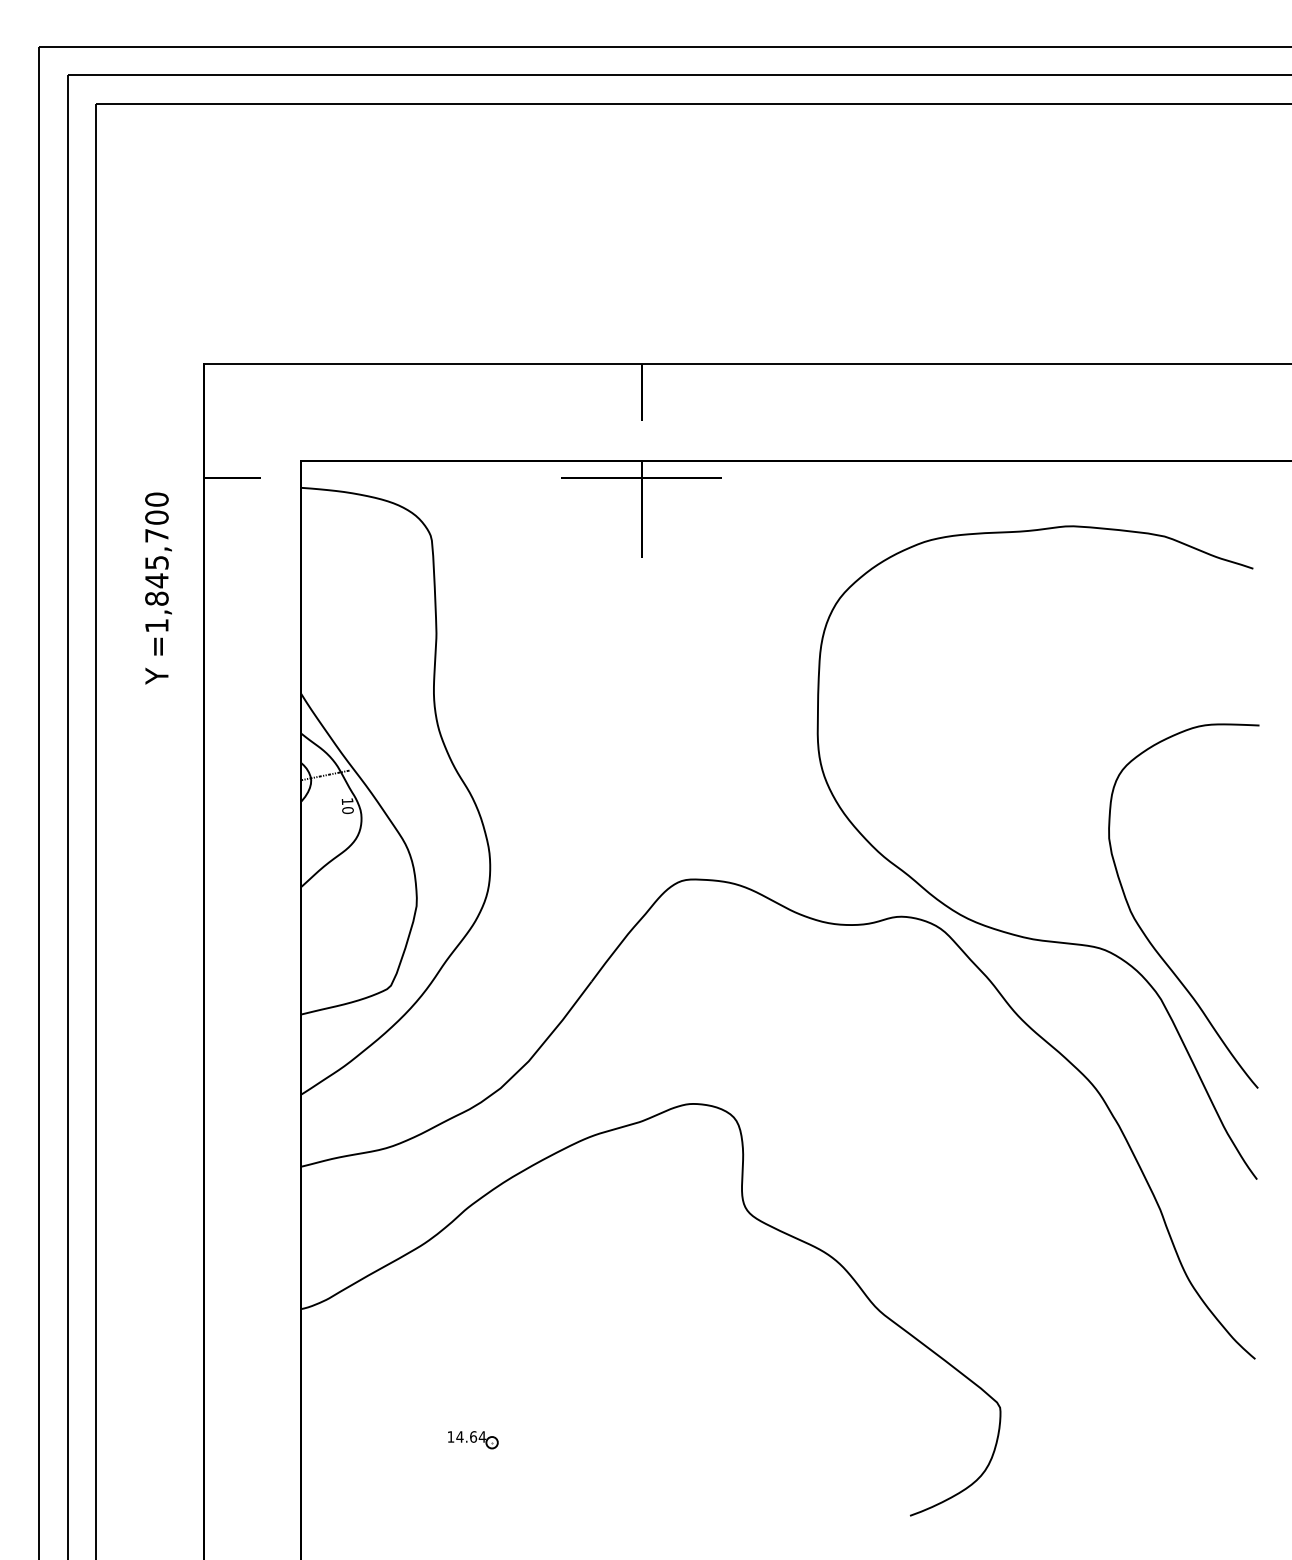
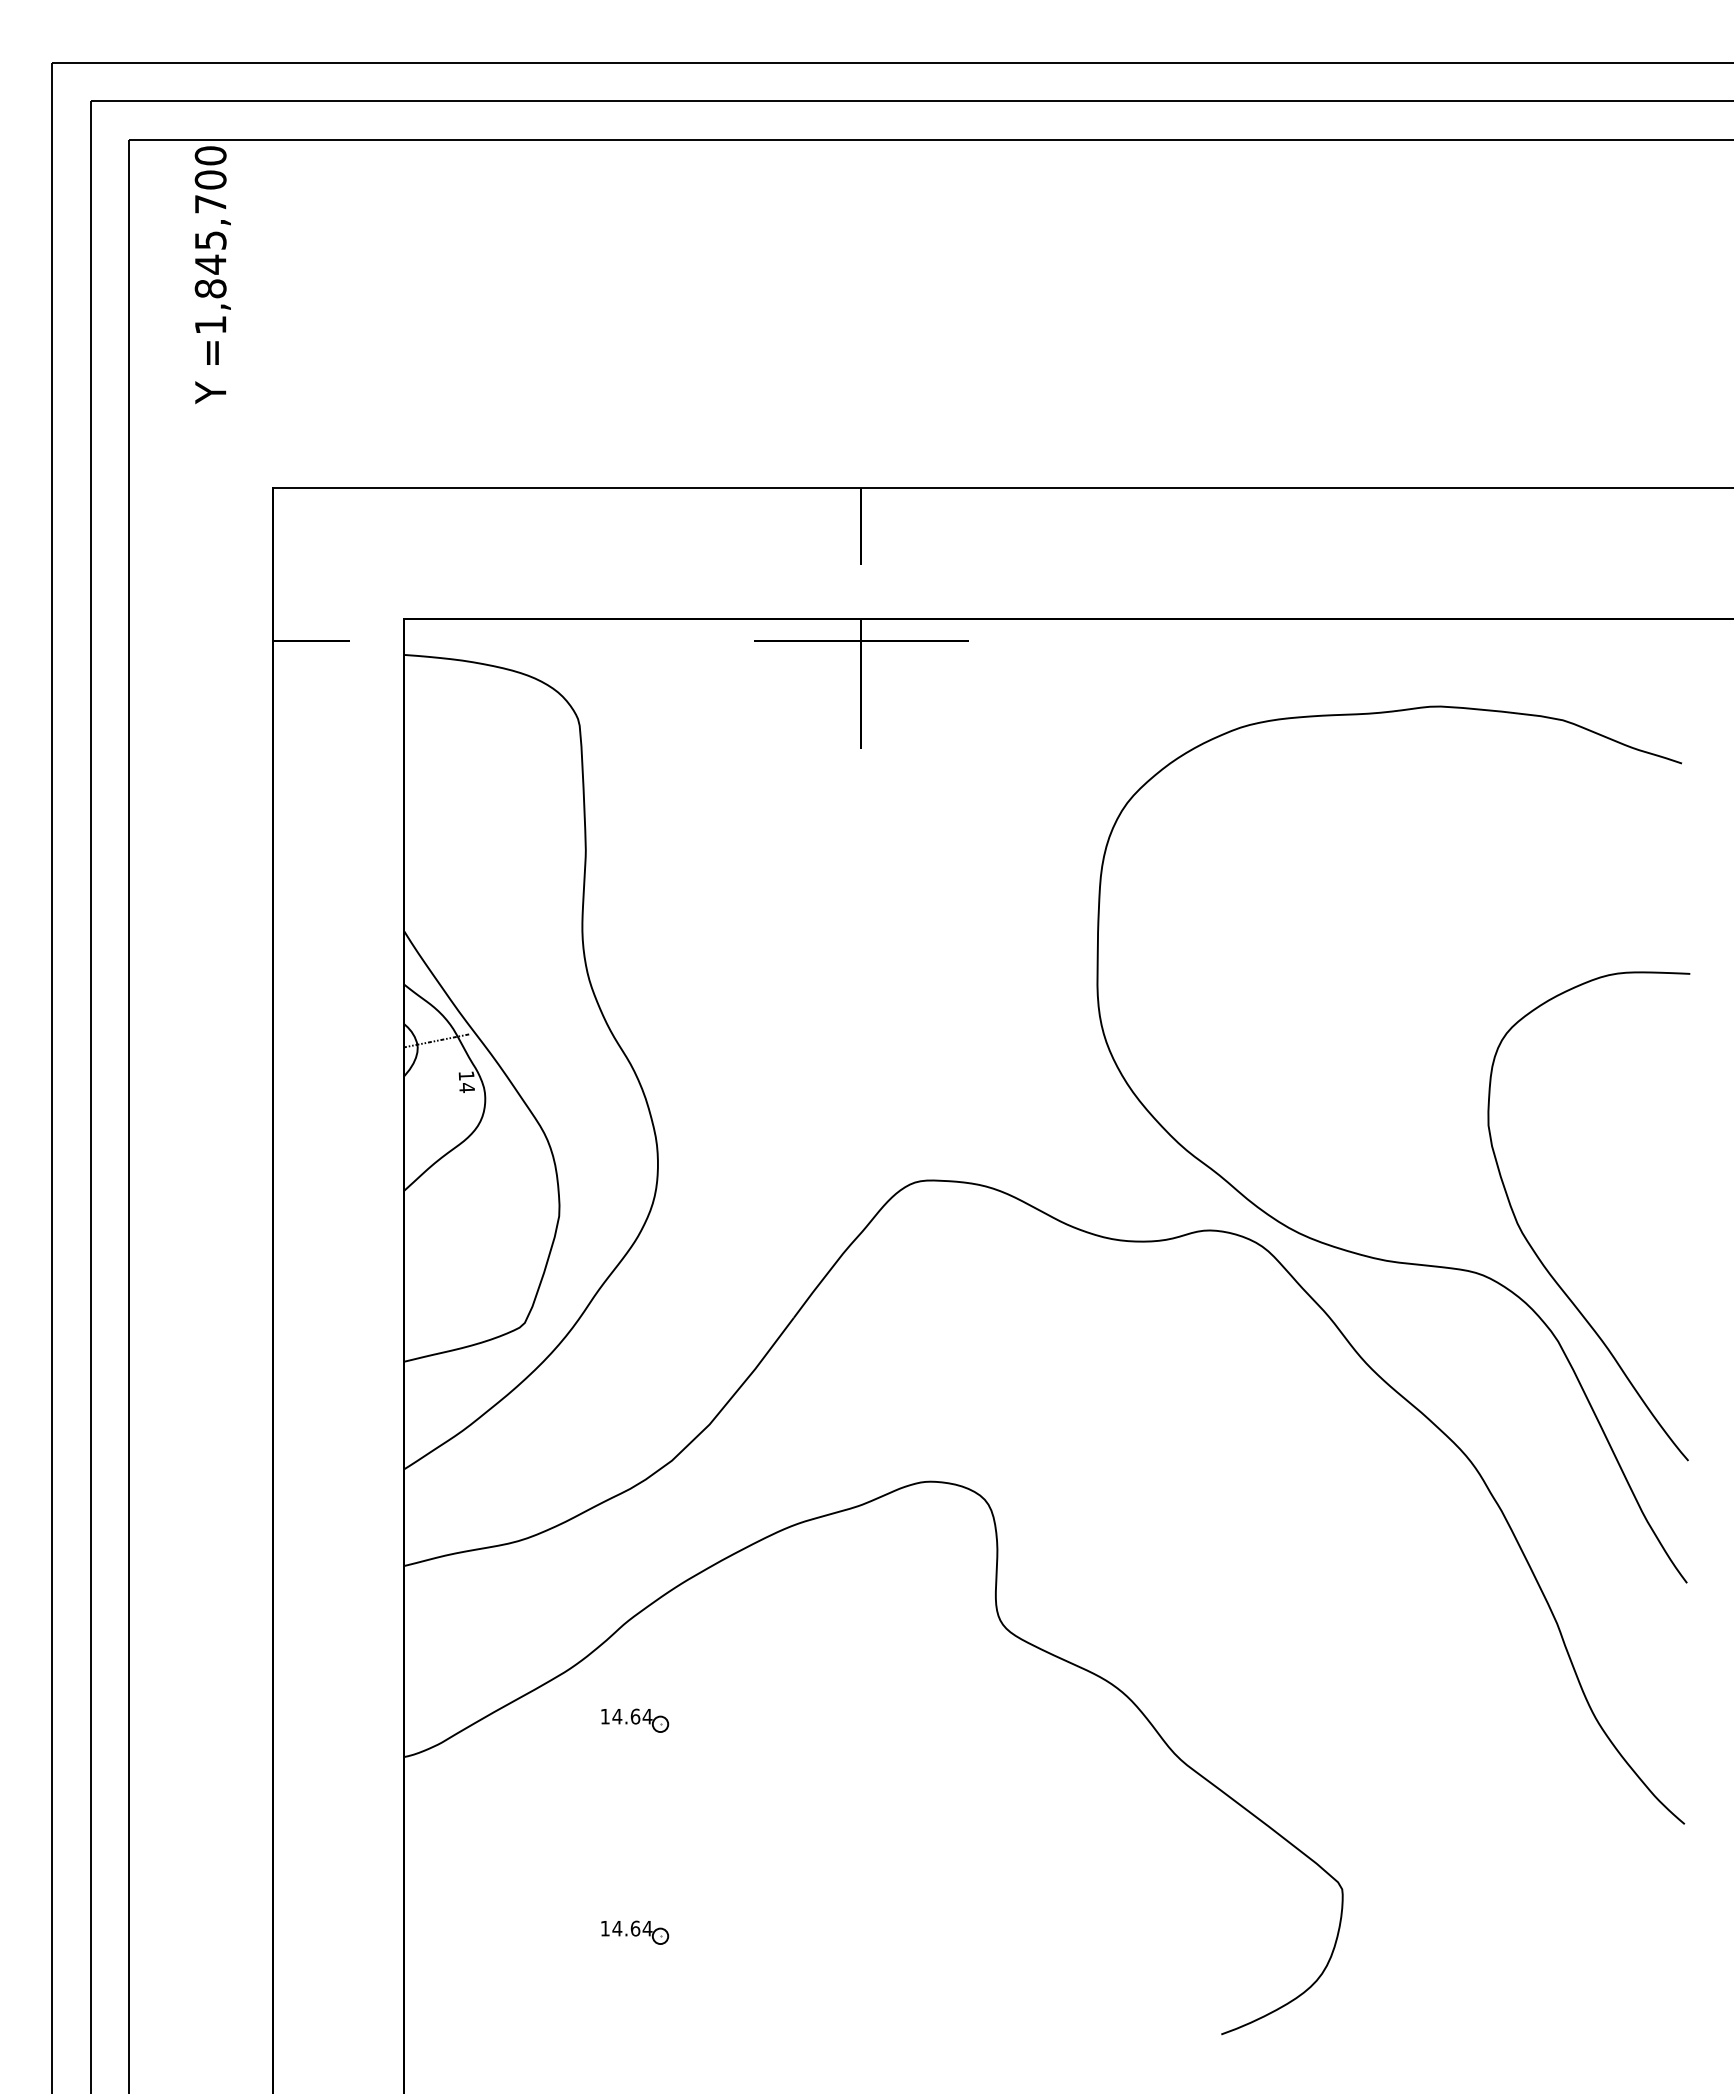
text: (158, 588) -> (212, 275), moved
text: (347, 810) -> (466, 1087), 10 -> 14
part: (473, 1281) -> (635, 1720), added

